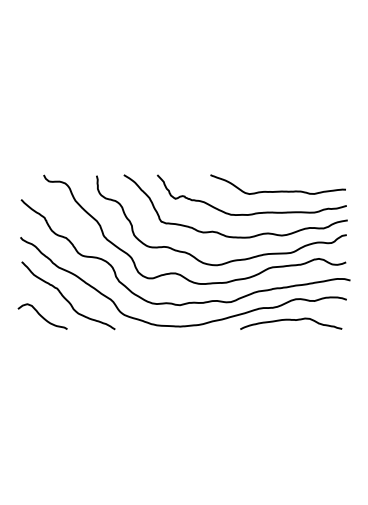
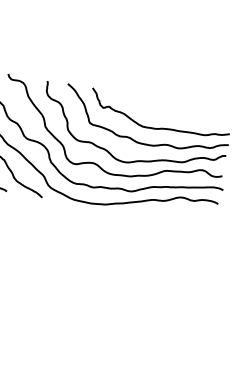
curve: (277, 190) -> (180, 114), removed
curve: (291, 320) -> (174, 212), removed

